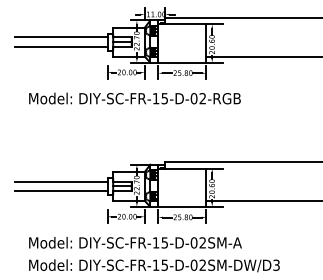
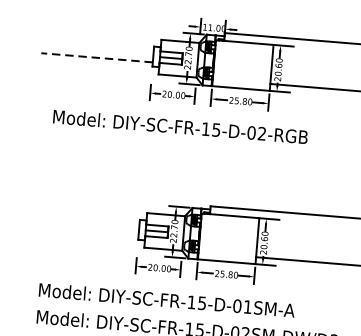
line: (60, 37) -> (97, 46), removed
line: (60, 47) -> (96, 58), solid -> dashed
line: (60, 181) -> (82, 219), removed
line: (60, 191) -> (81, 231), removed
text: (202, 242) -> (247, 306), DIY-SC-FR-15-D-02SM-A -> DIY-SC-FR-15-D-01SM-A

